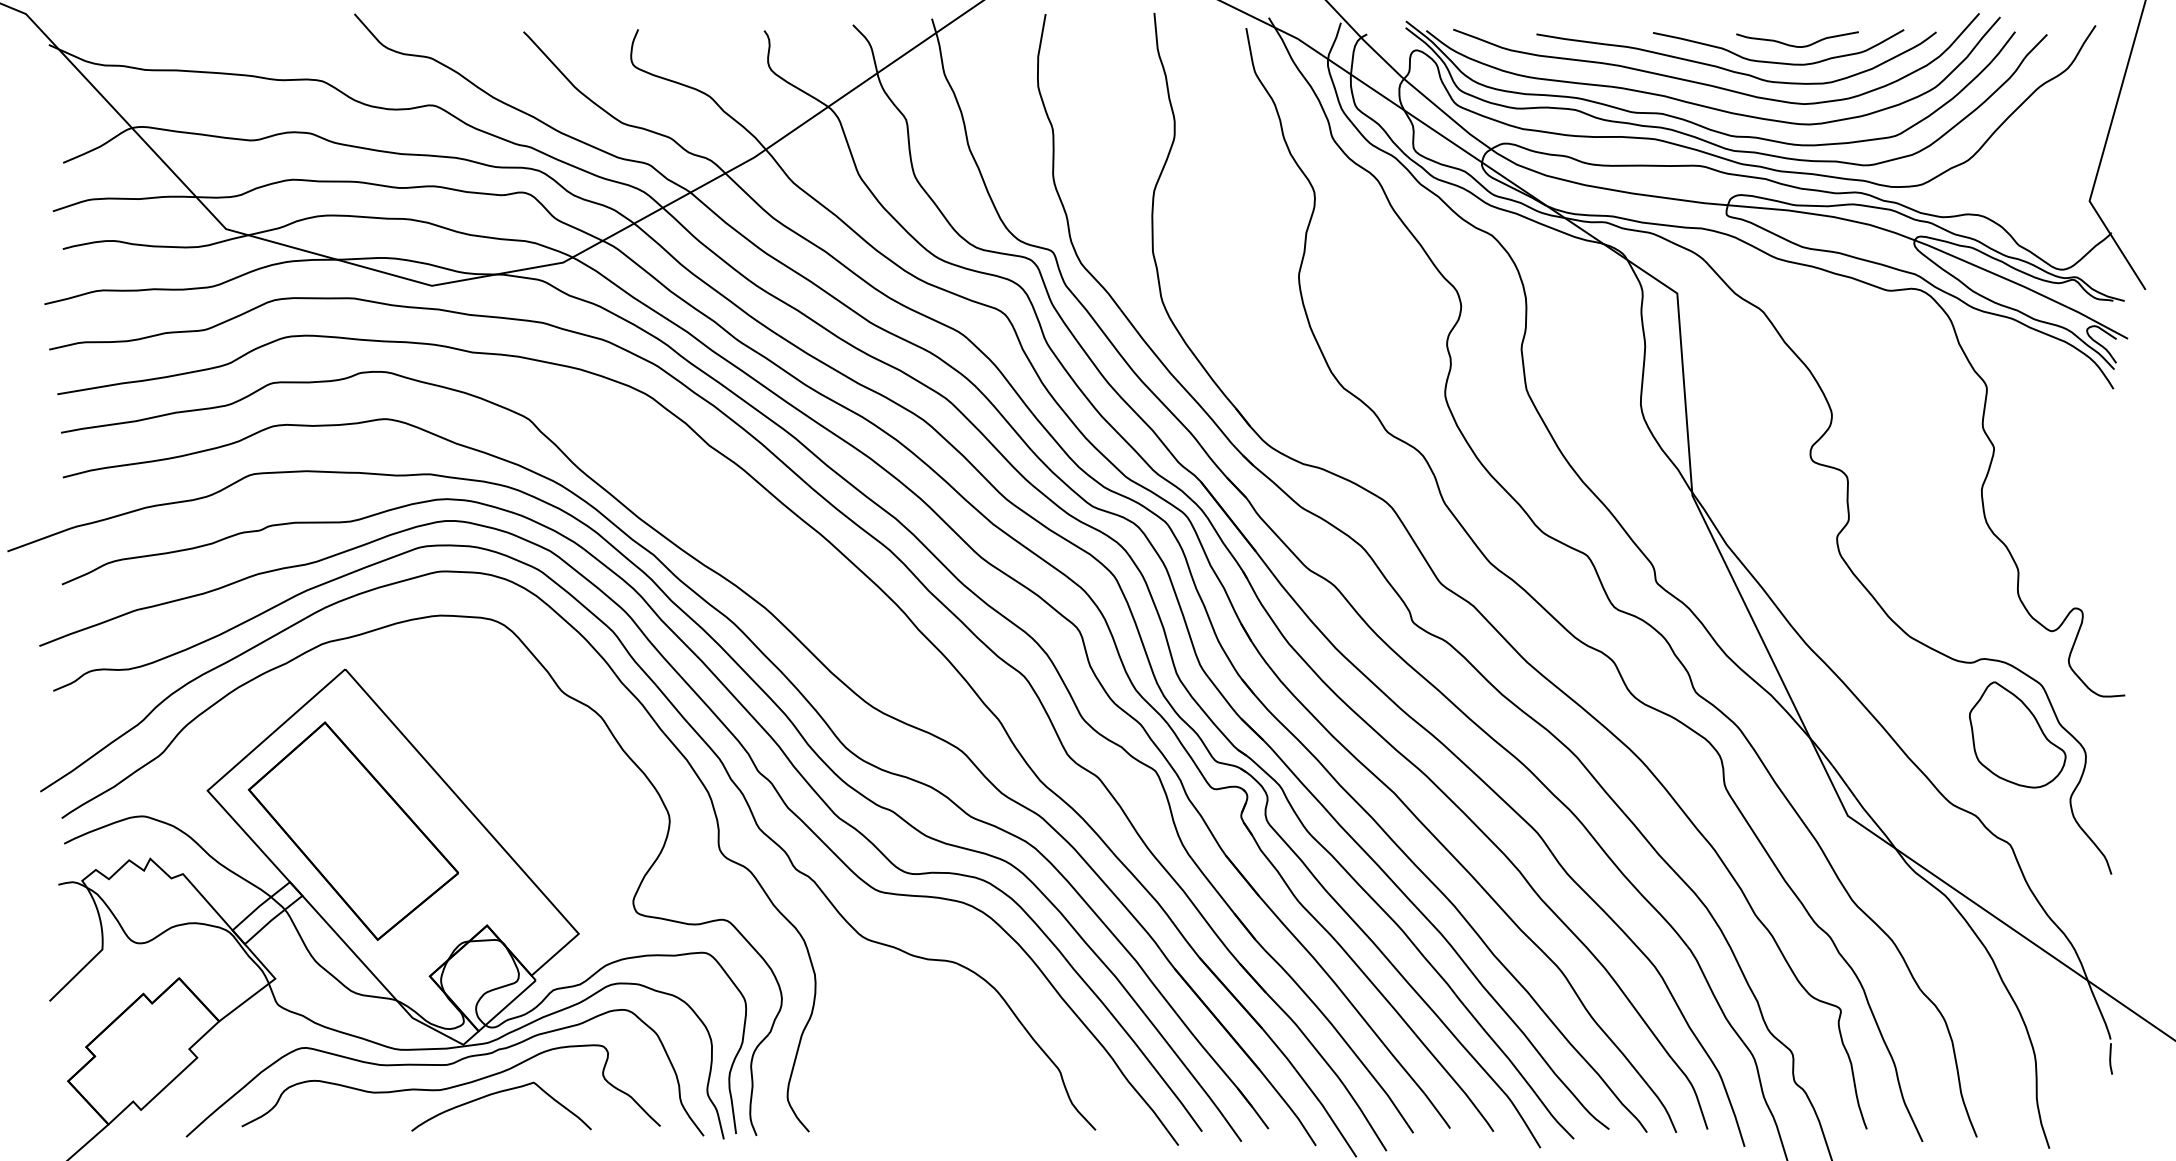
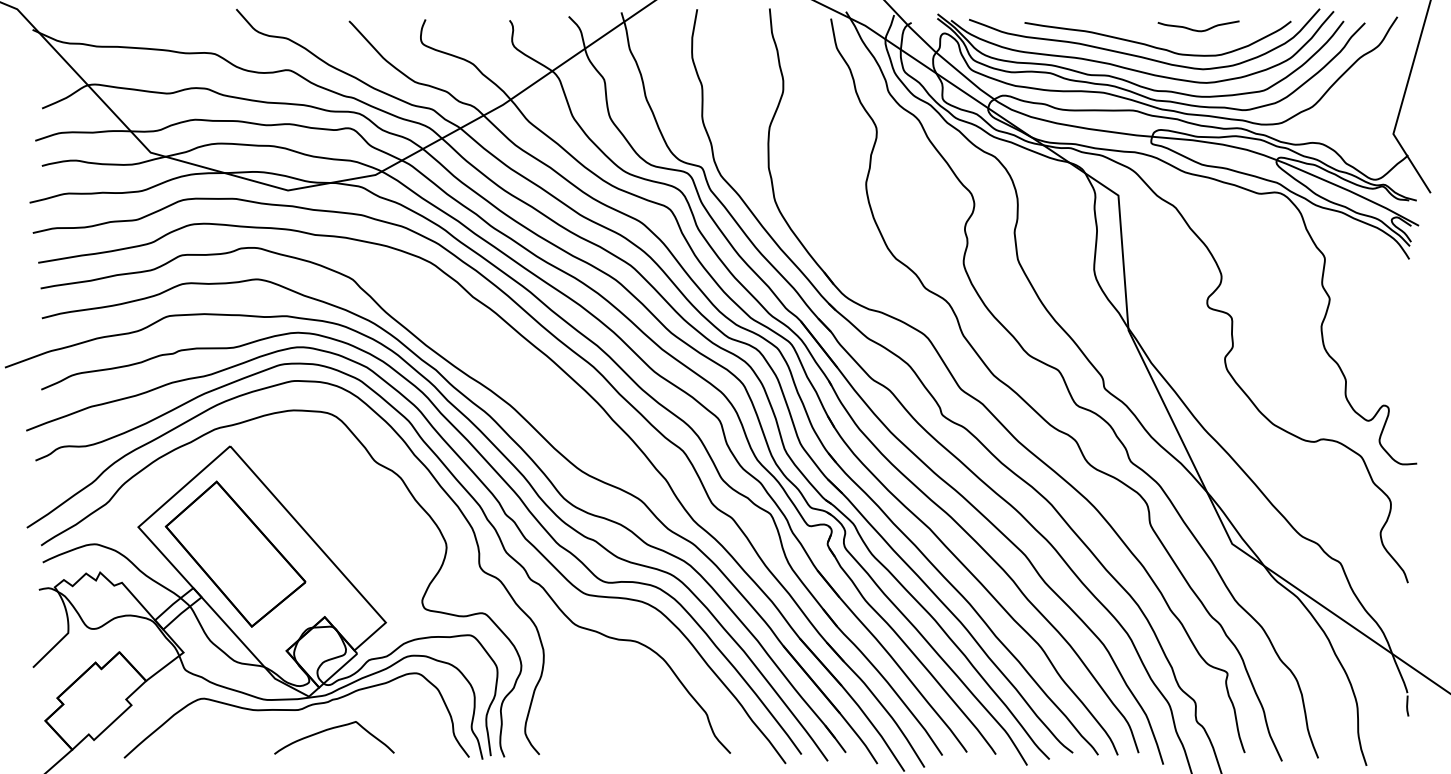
curve: (1774, 60) -> (1183, 40), removed
part: (2017, 734) -> (1345, 489), removed
curve: (450, 1086) -> (300, 724), removed

